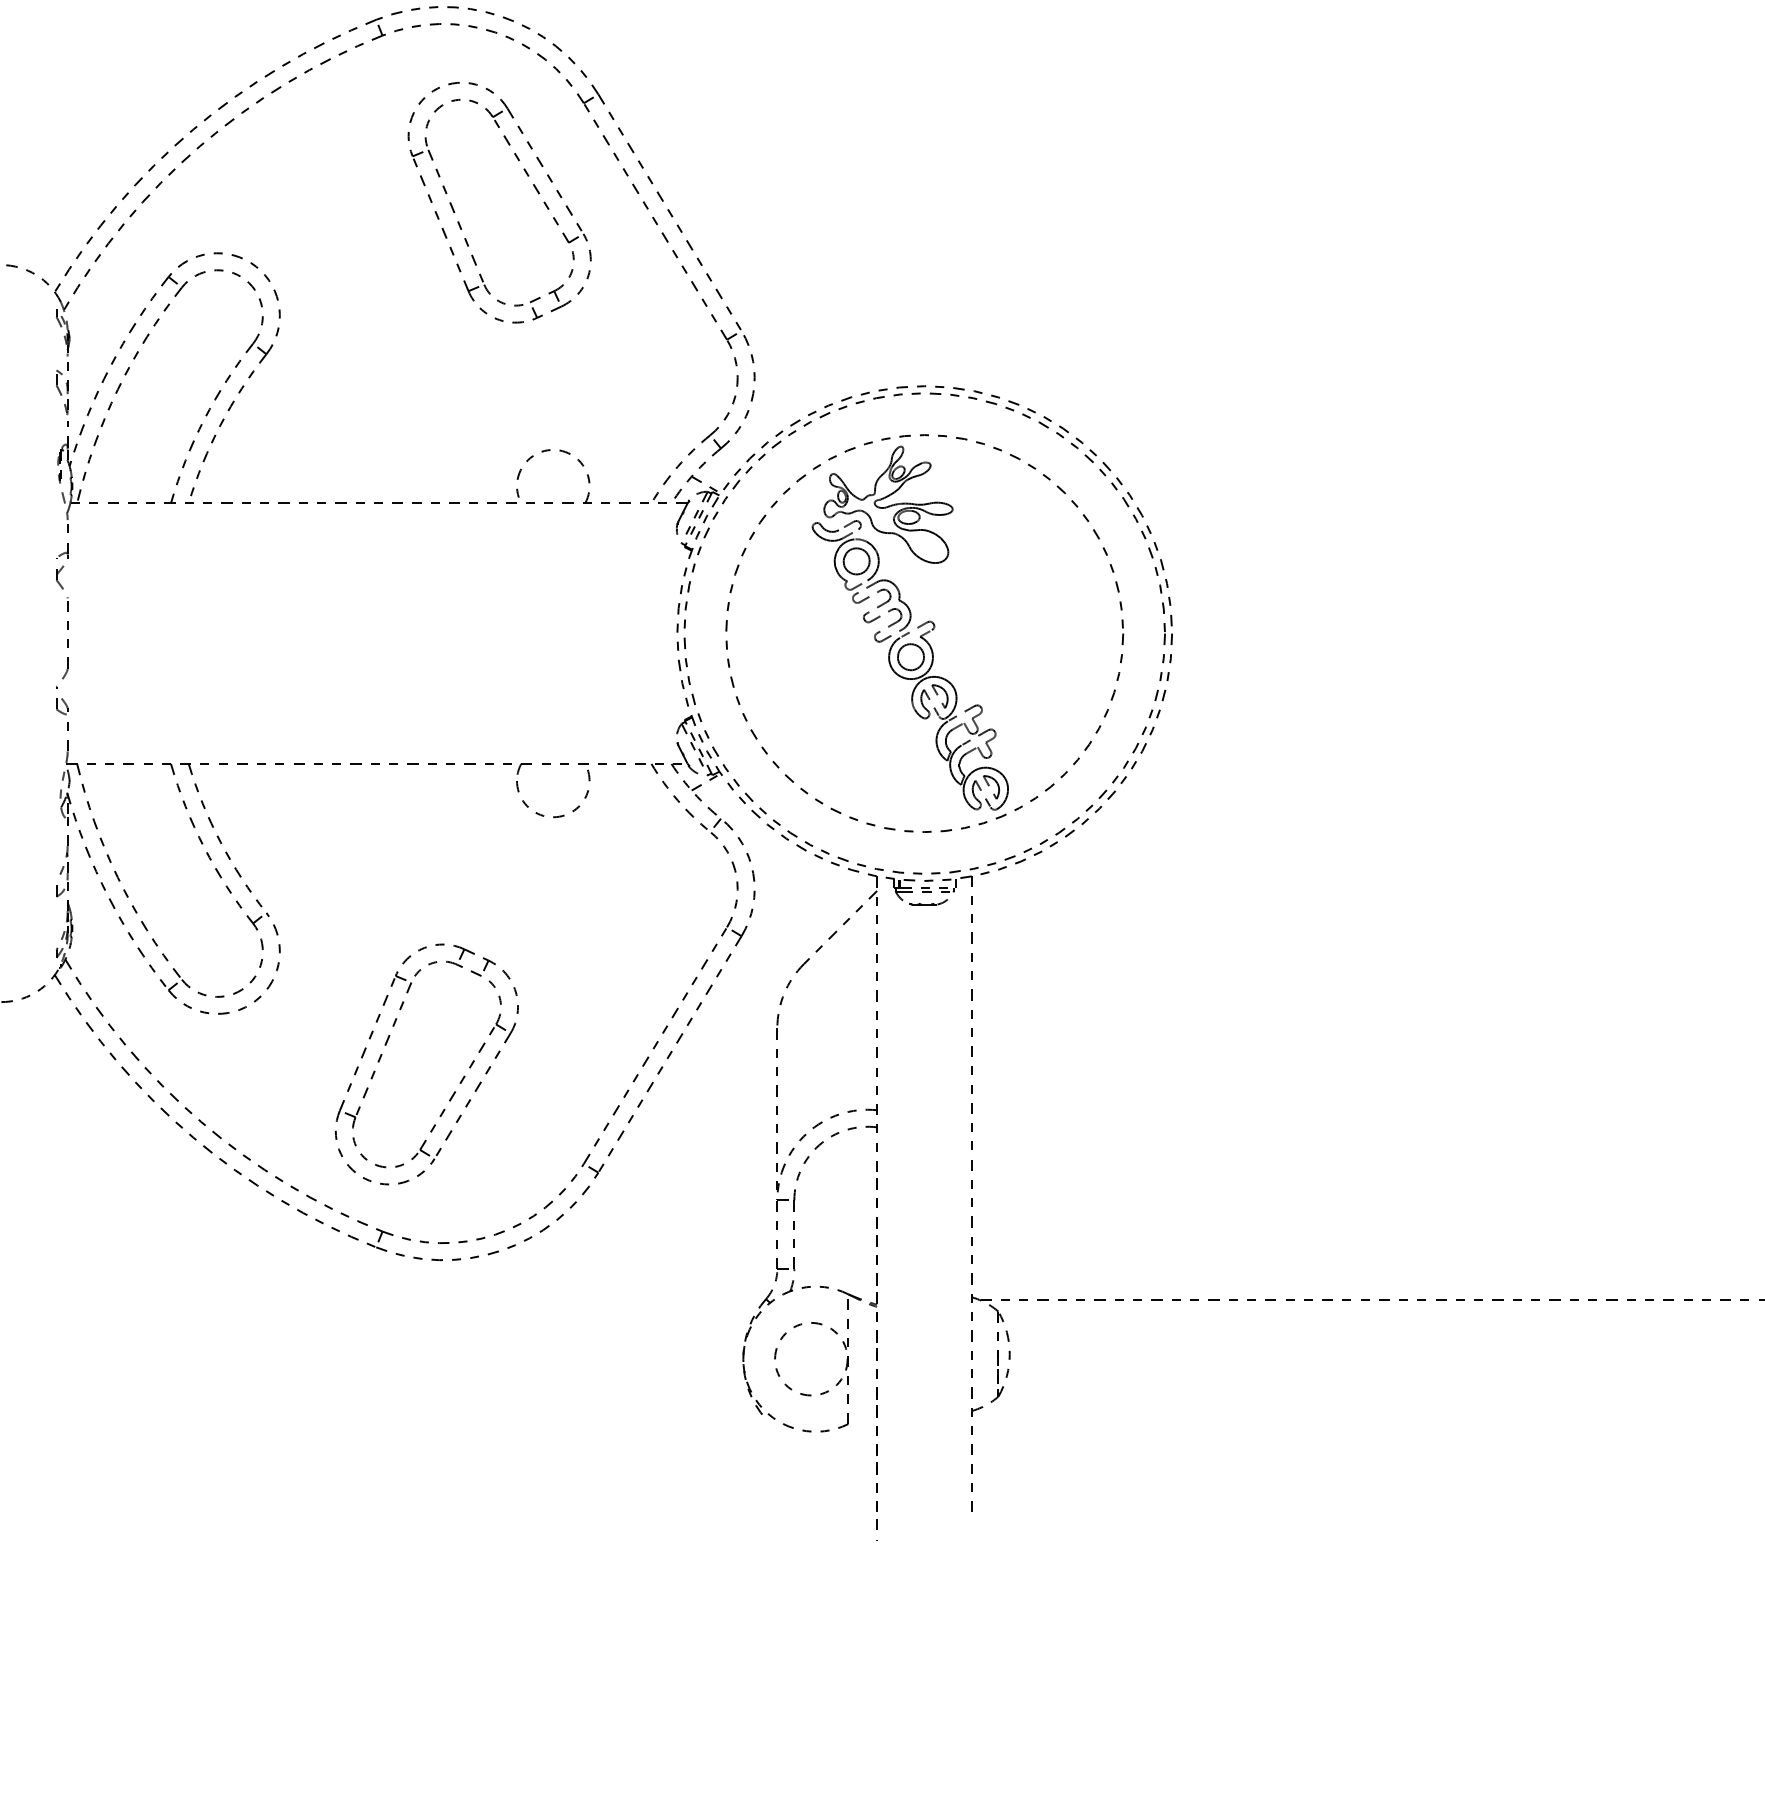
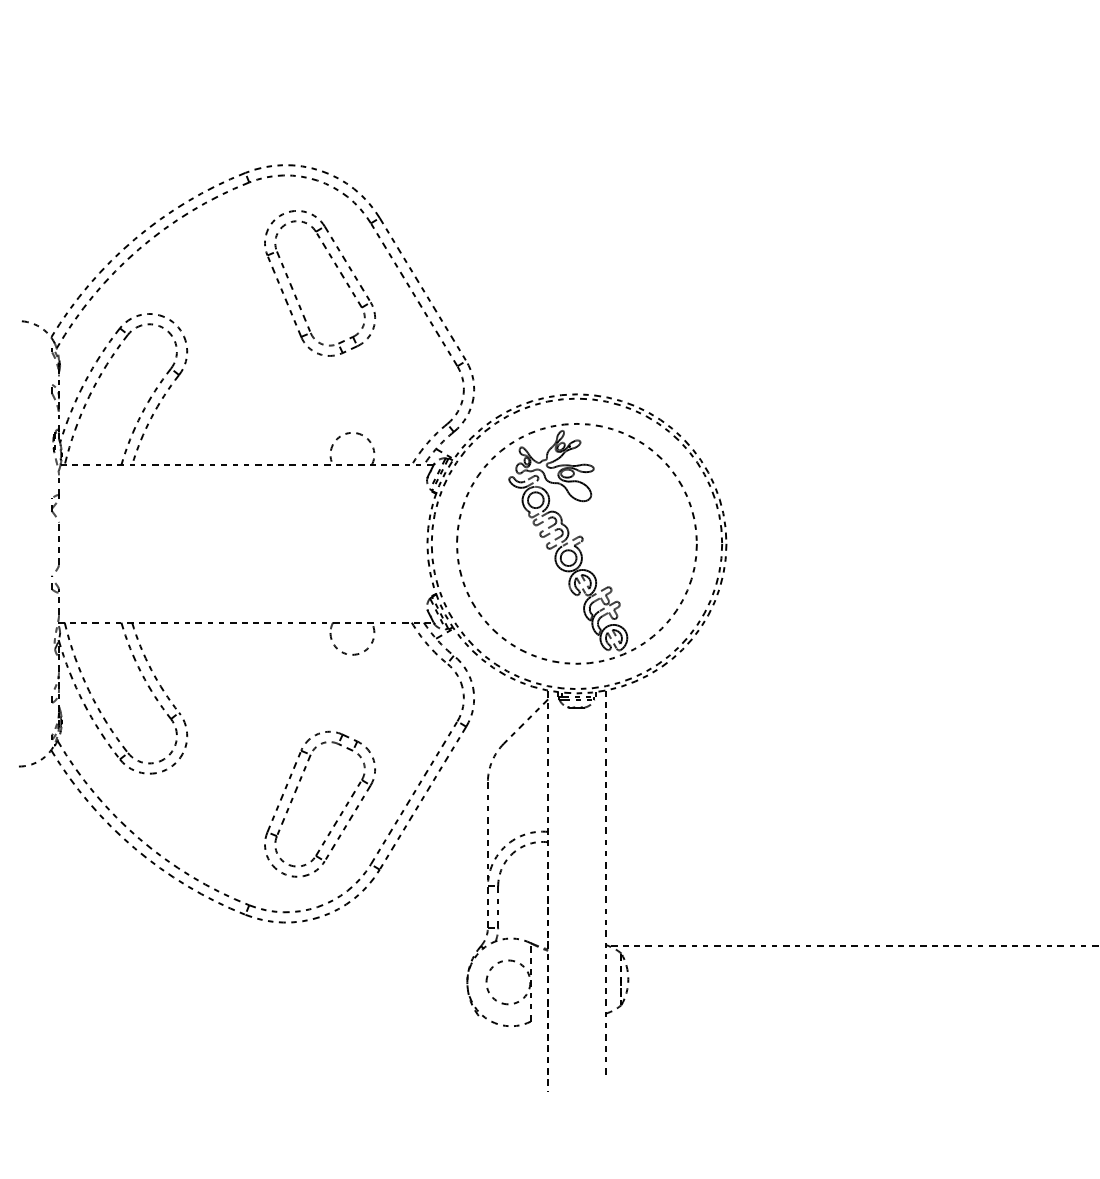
part: (460, 1079) -> (340, 813), moved

